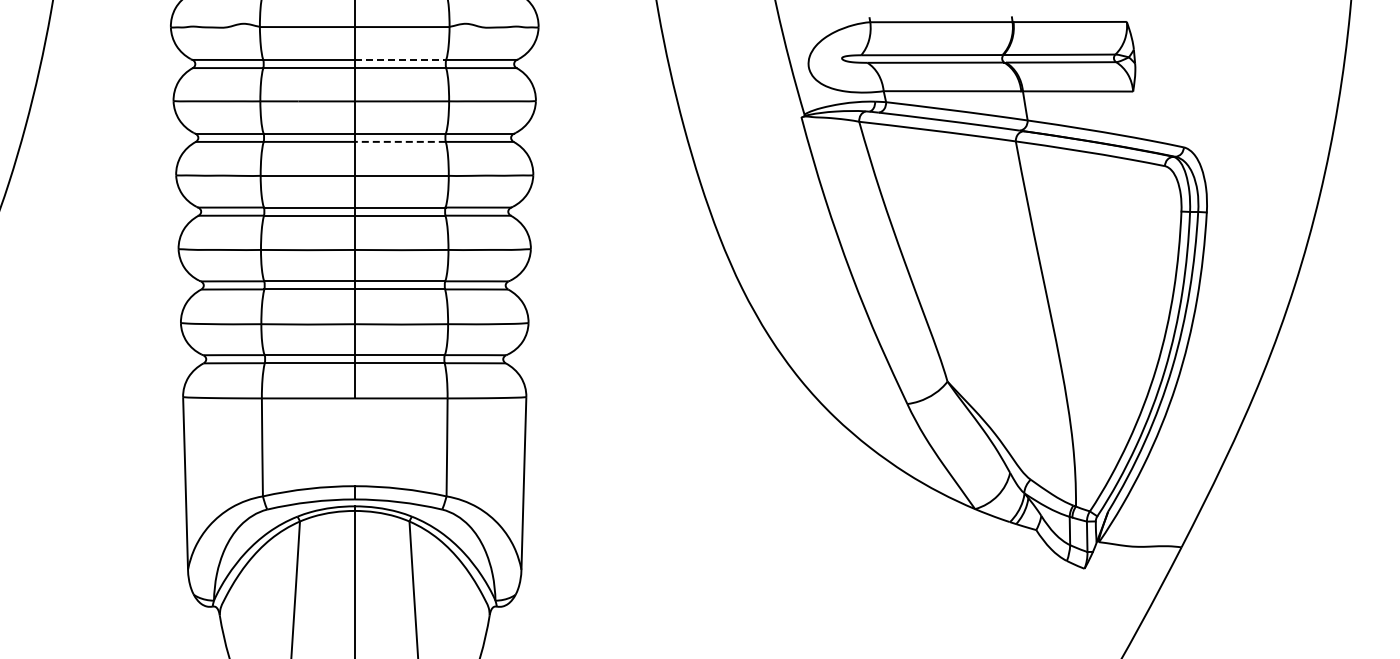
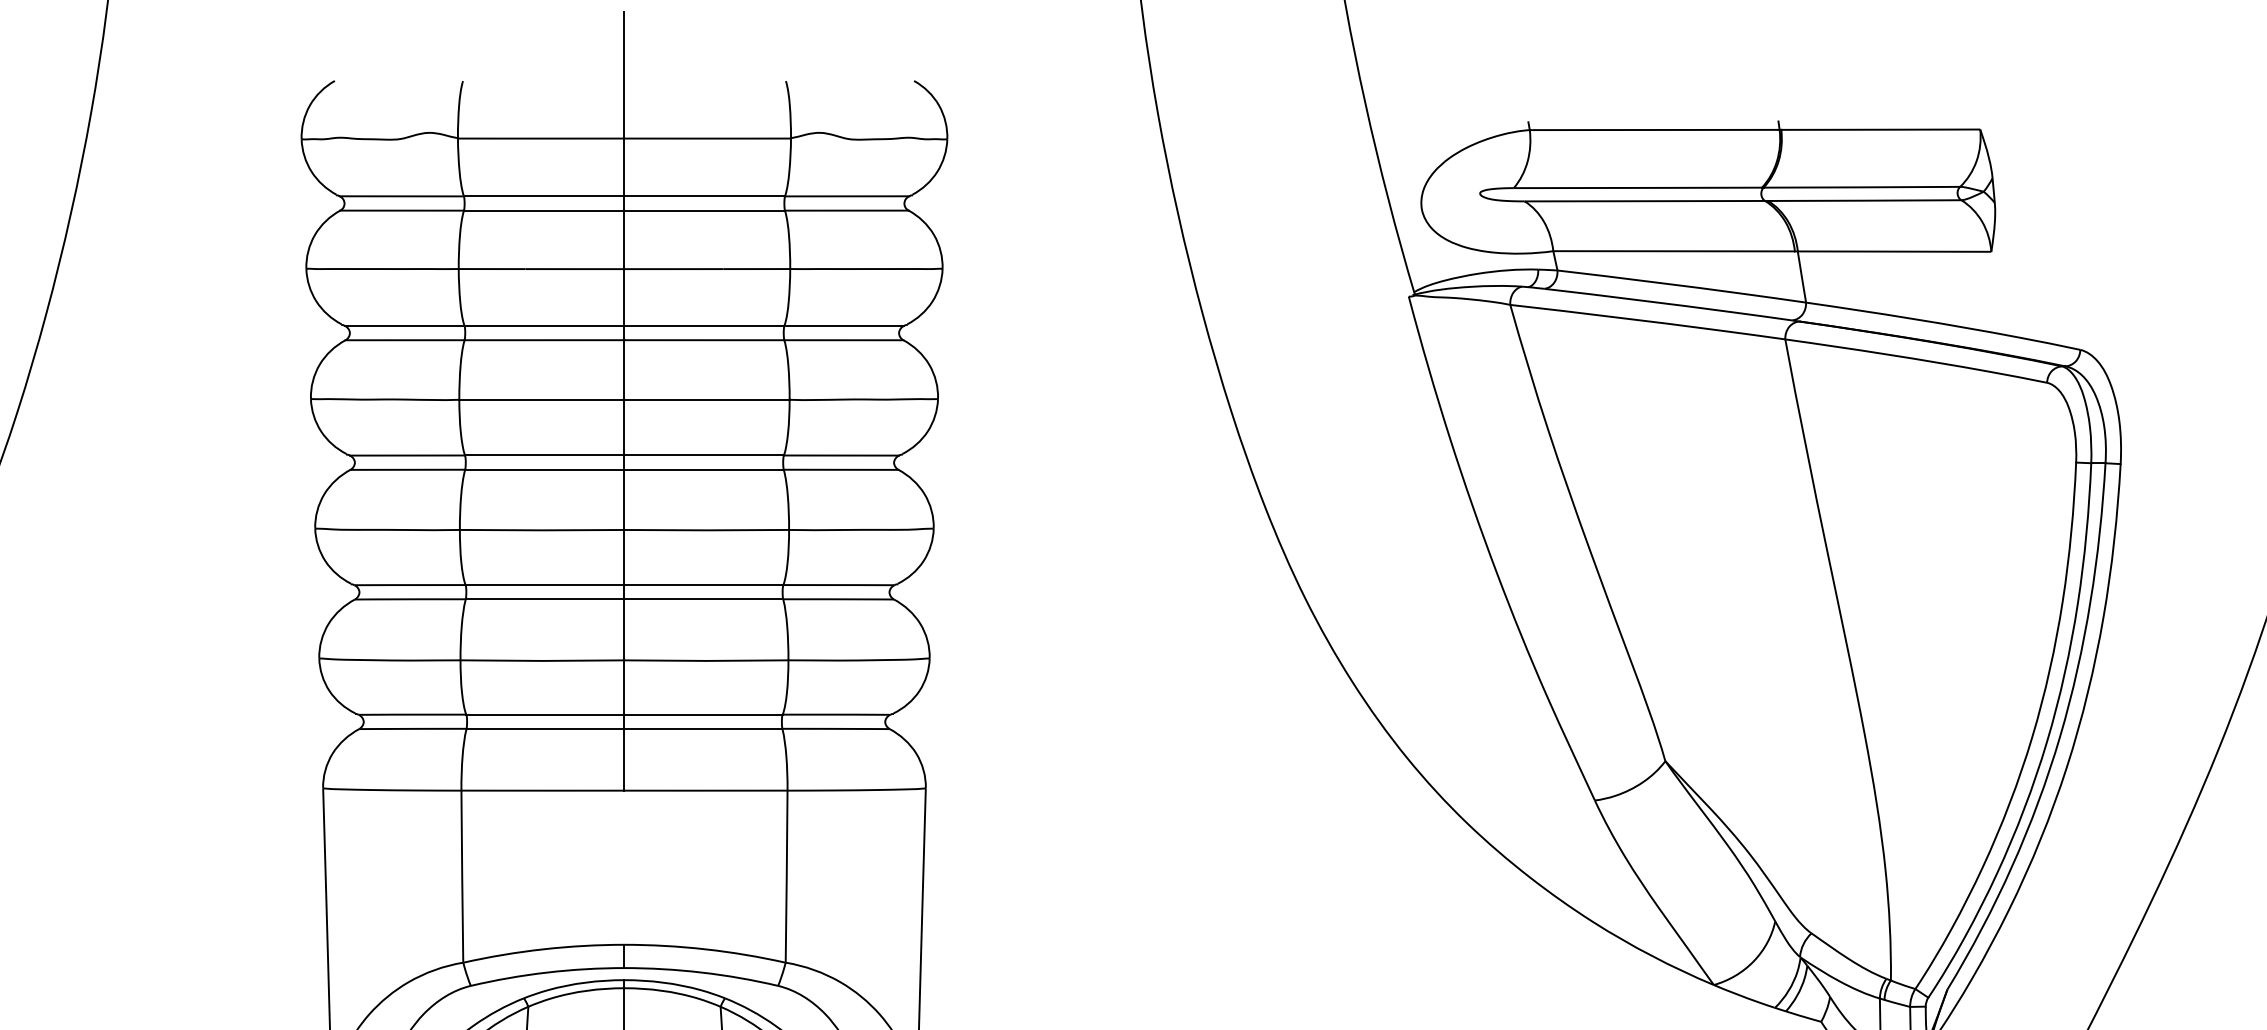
line: (400, 59) -> (704, 195), dashed -> solid
line: (400, 141) -> (704, 339), dashed -> solid

